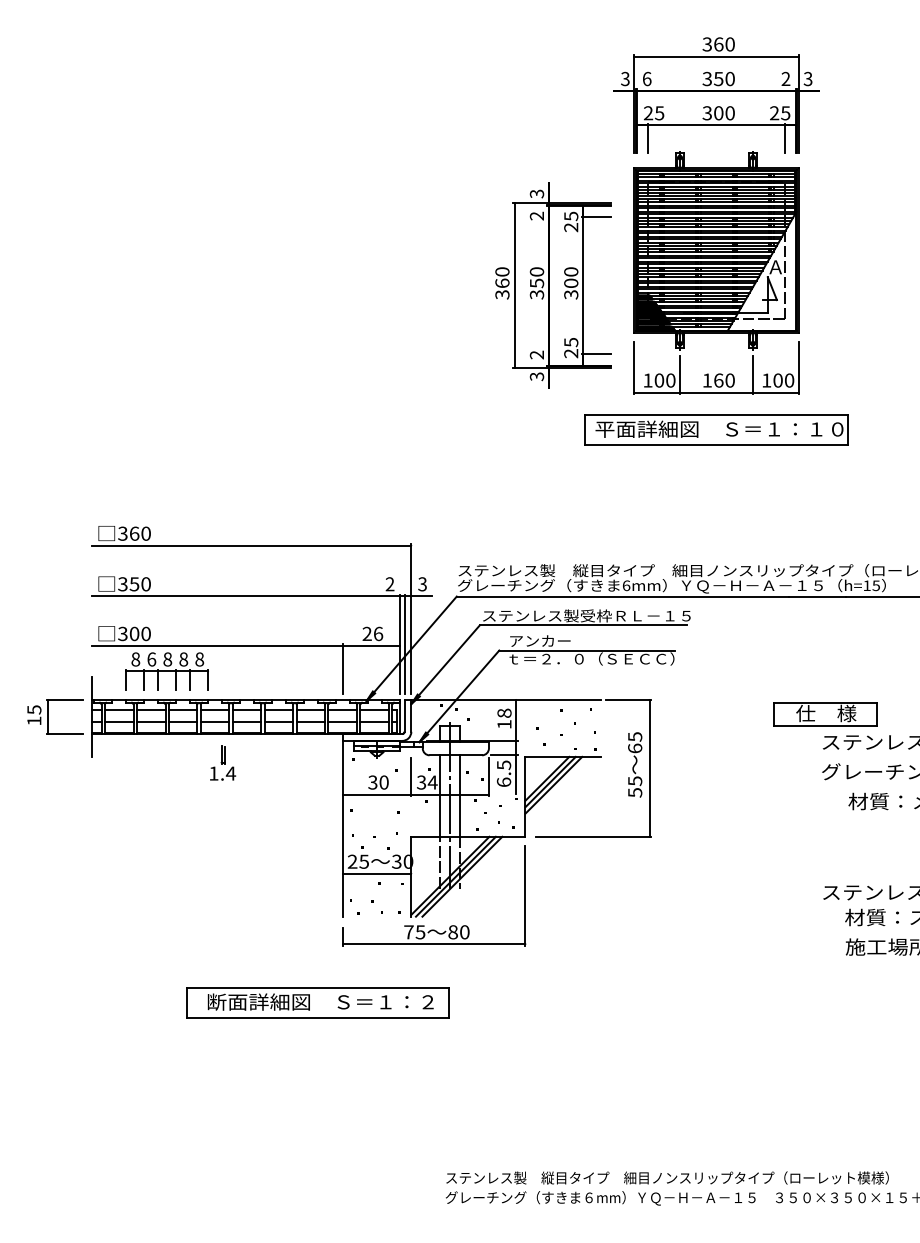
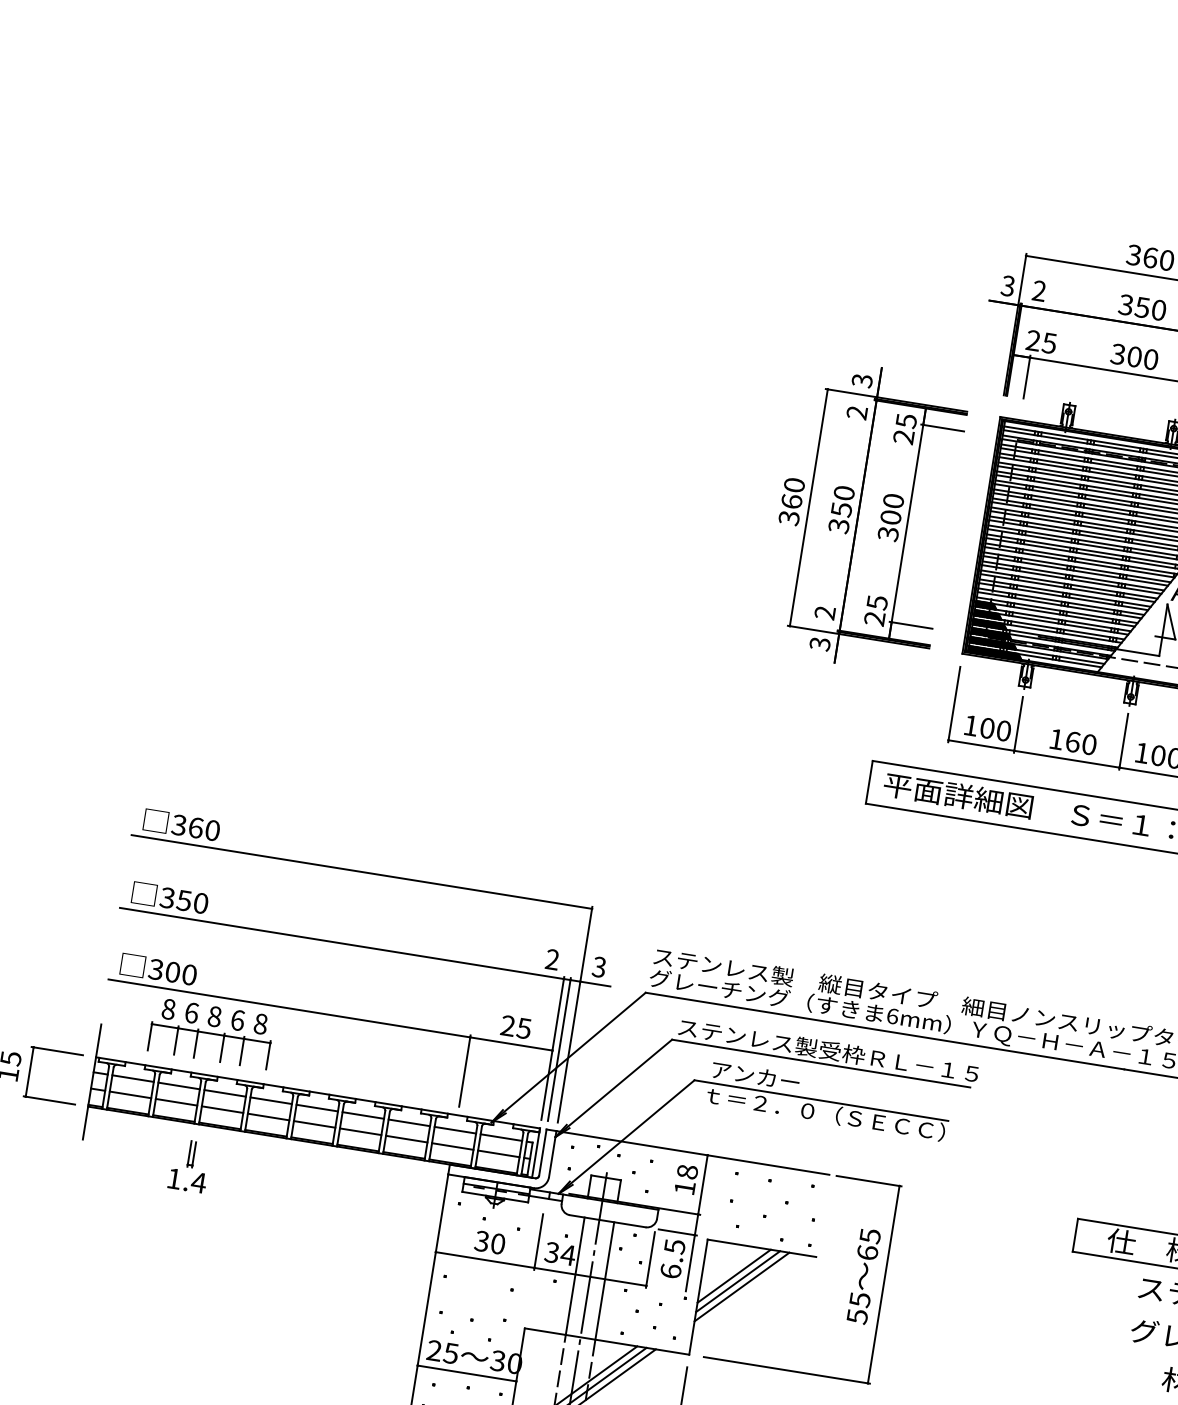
text: (646, 78) -> (1038, 290), 6 -> 2
part: (553, 285) -> (864, 516), moved
text: (378, 633) -> (524, 1027), 26 -> 25
text: (183, 659) -> (237, 1020), 8 -> 6
part: (223, 762) -> (190, 1165), moved

